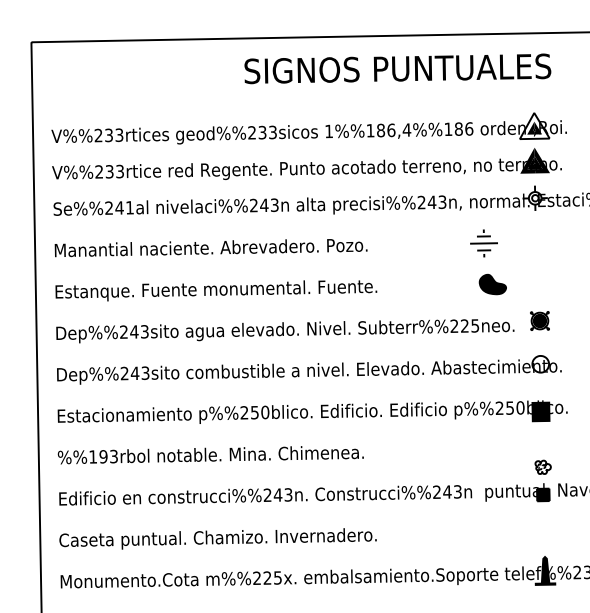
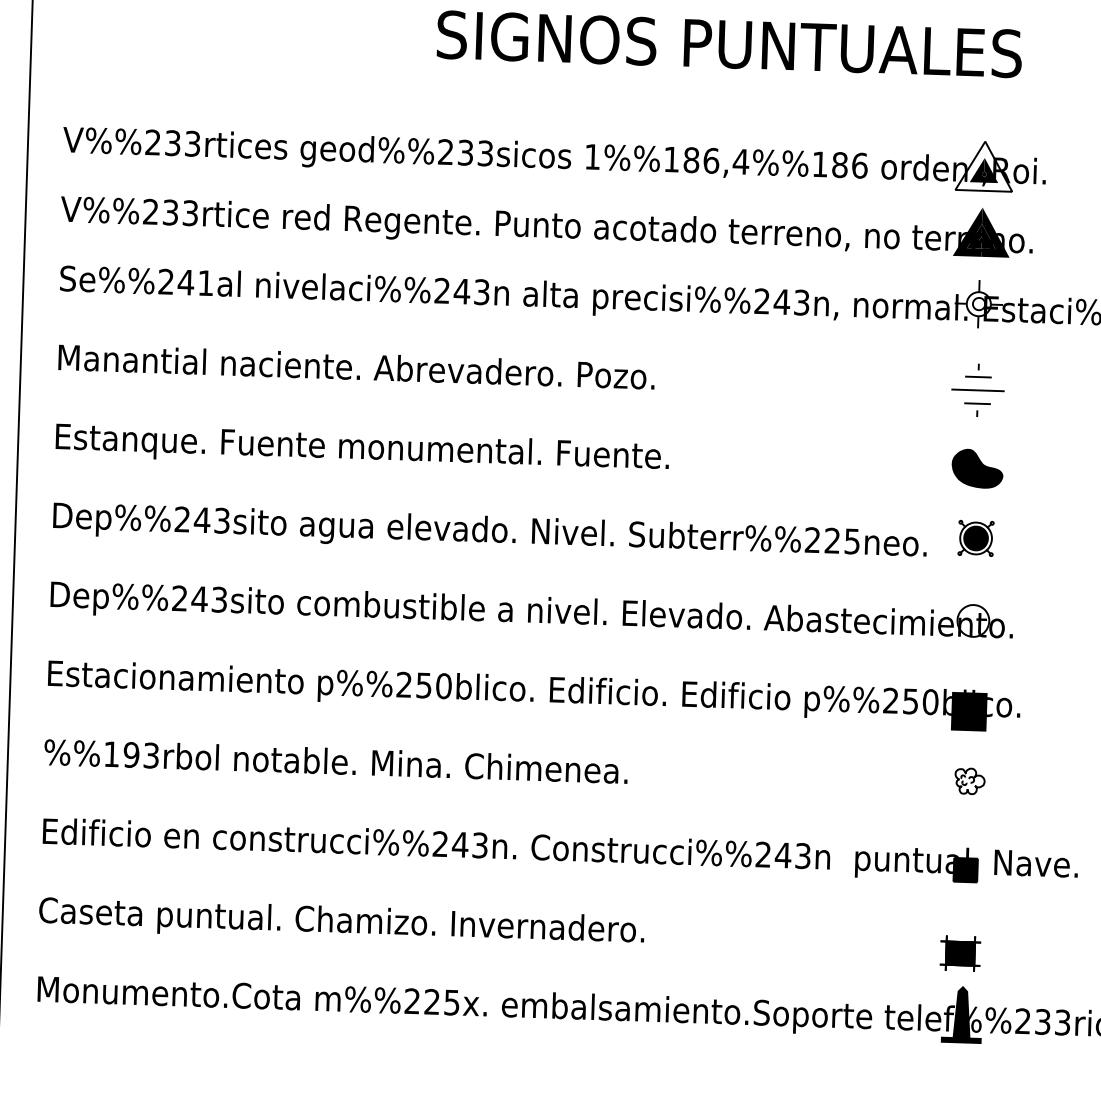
part: (483, 243) -> (976, 390), moved
part: (492, 284) -> (976, 468), moved
part: (542, 466) -> (968, 779), moved
part: (542, 538) -> (959, 953), added

